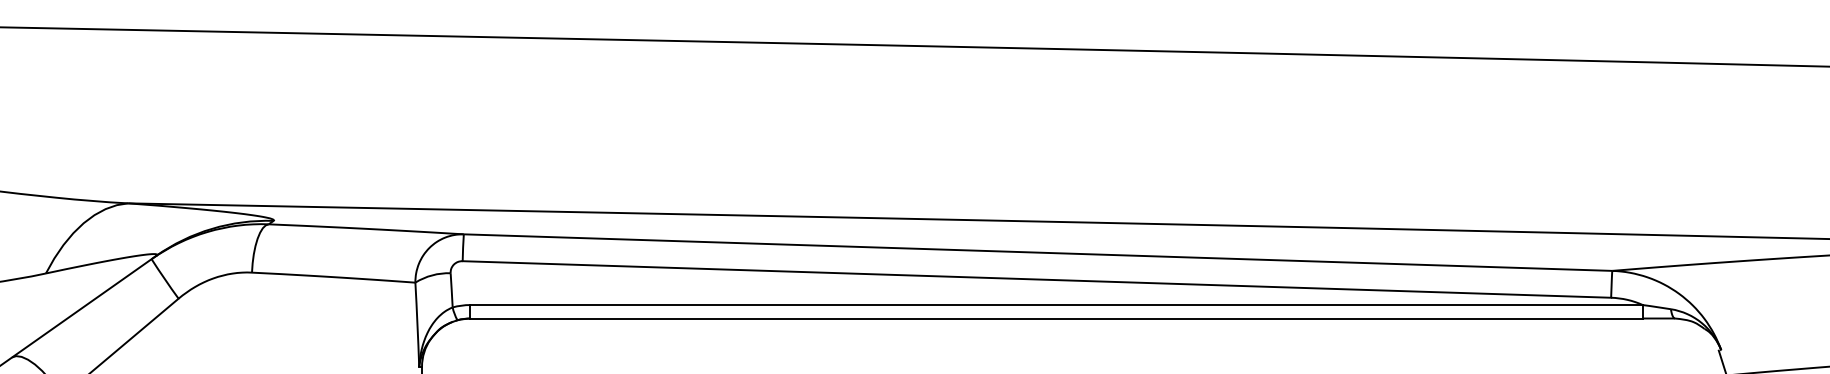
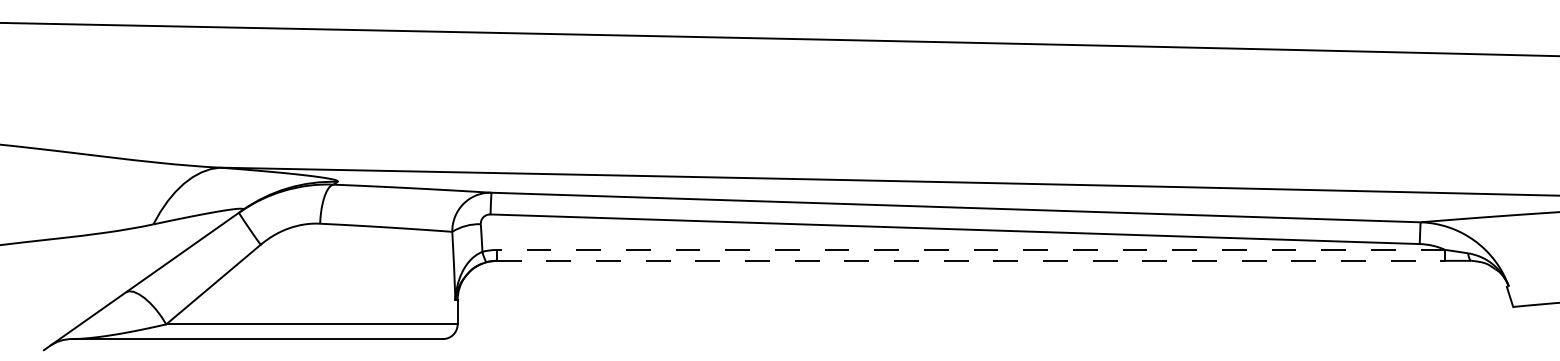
line: (1055, 304) -> (970, 249), solid -> dashed
line: (1057, 318) -> (971, 260), solid -> dashed

